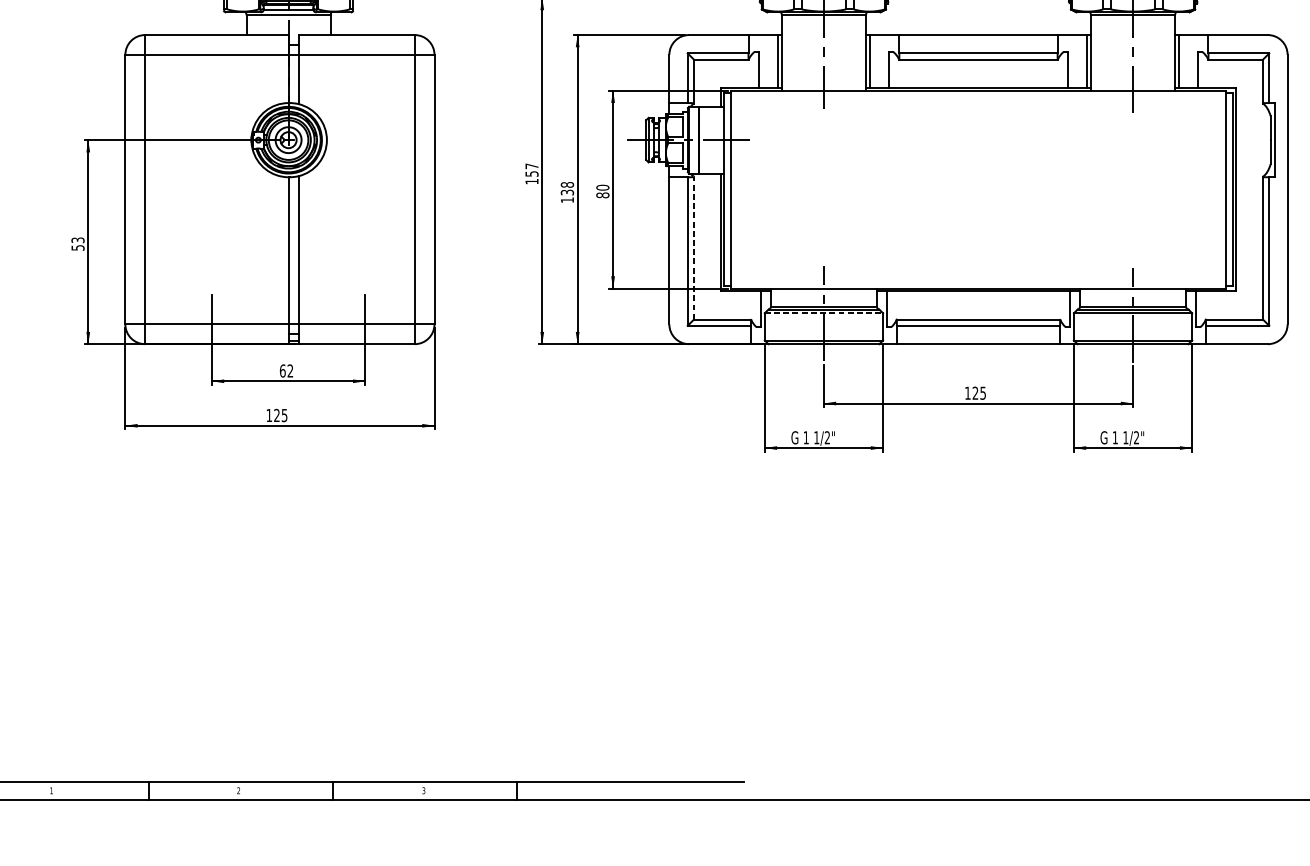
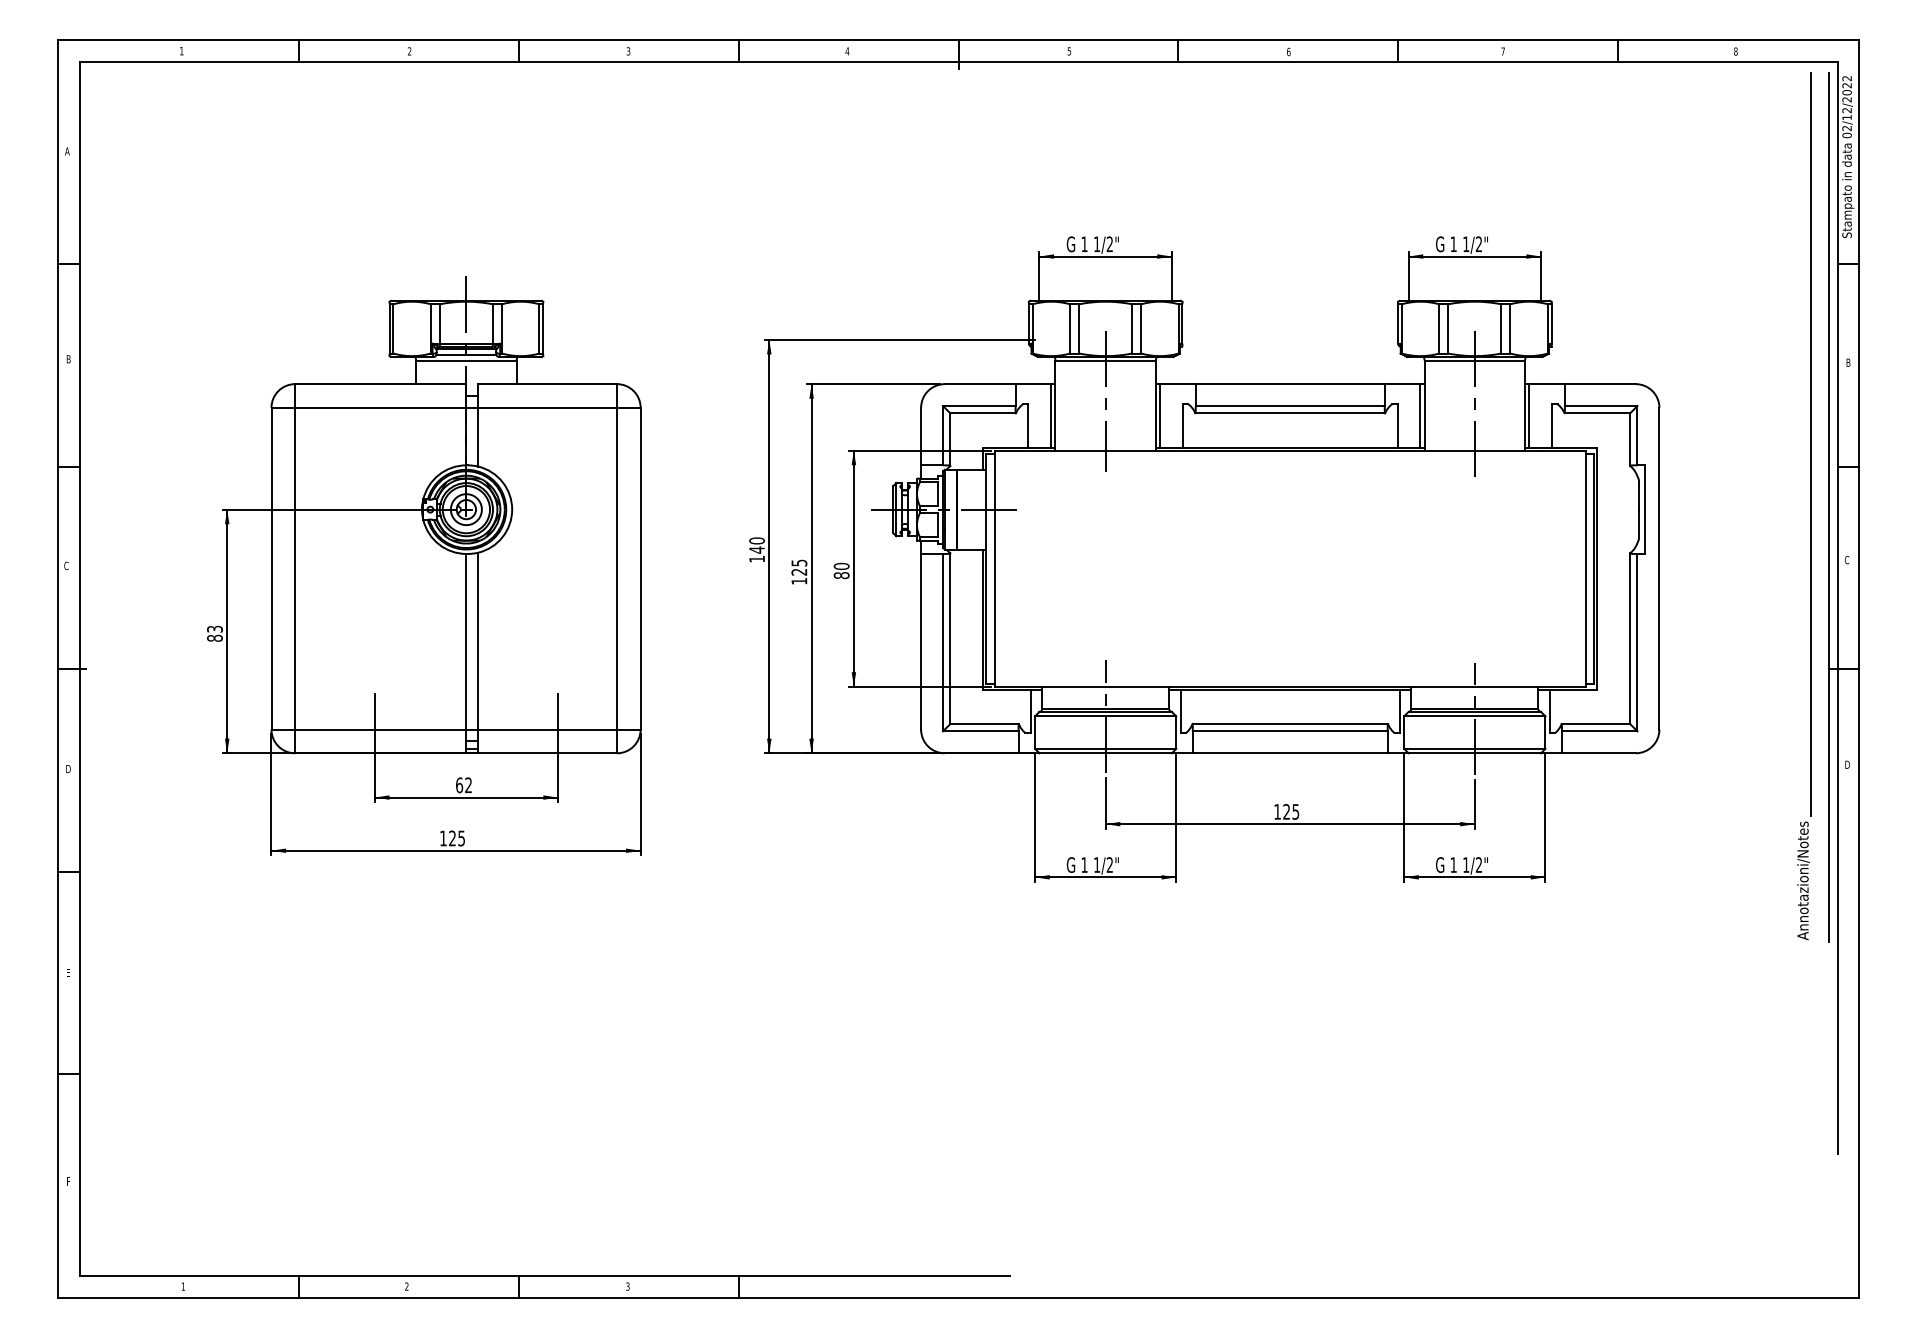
text: (532, 170) -> (757, 545), 157 -> 140
text: (567, 188) -> (799, 567), 138 -> 125
text: (77, 247) -> (214, 637), 53 -> 83
line: (693, 248) -> (950, 638), dashed -> solid
line: (823, 313) -> (1105, 716), dashed -> solid

